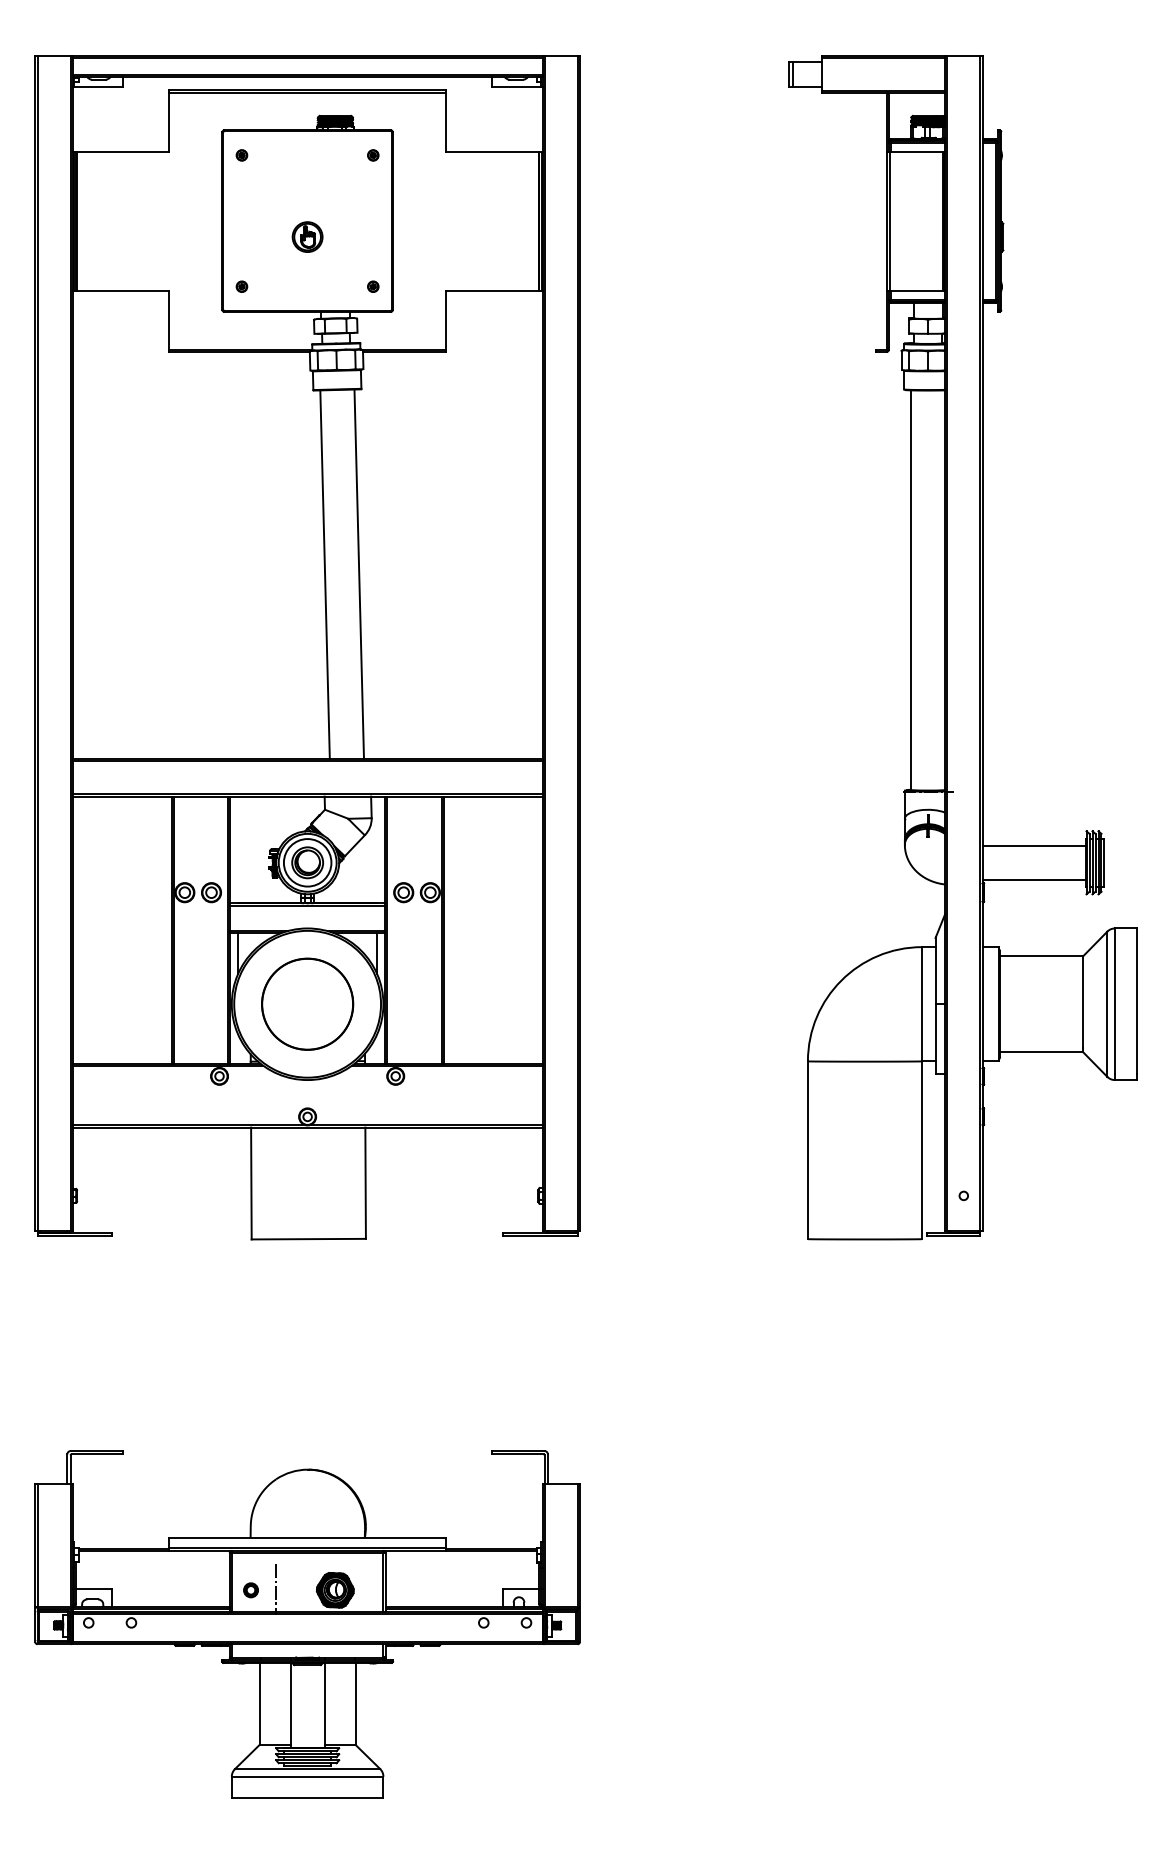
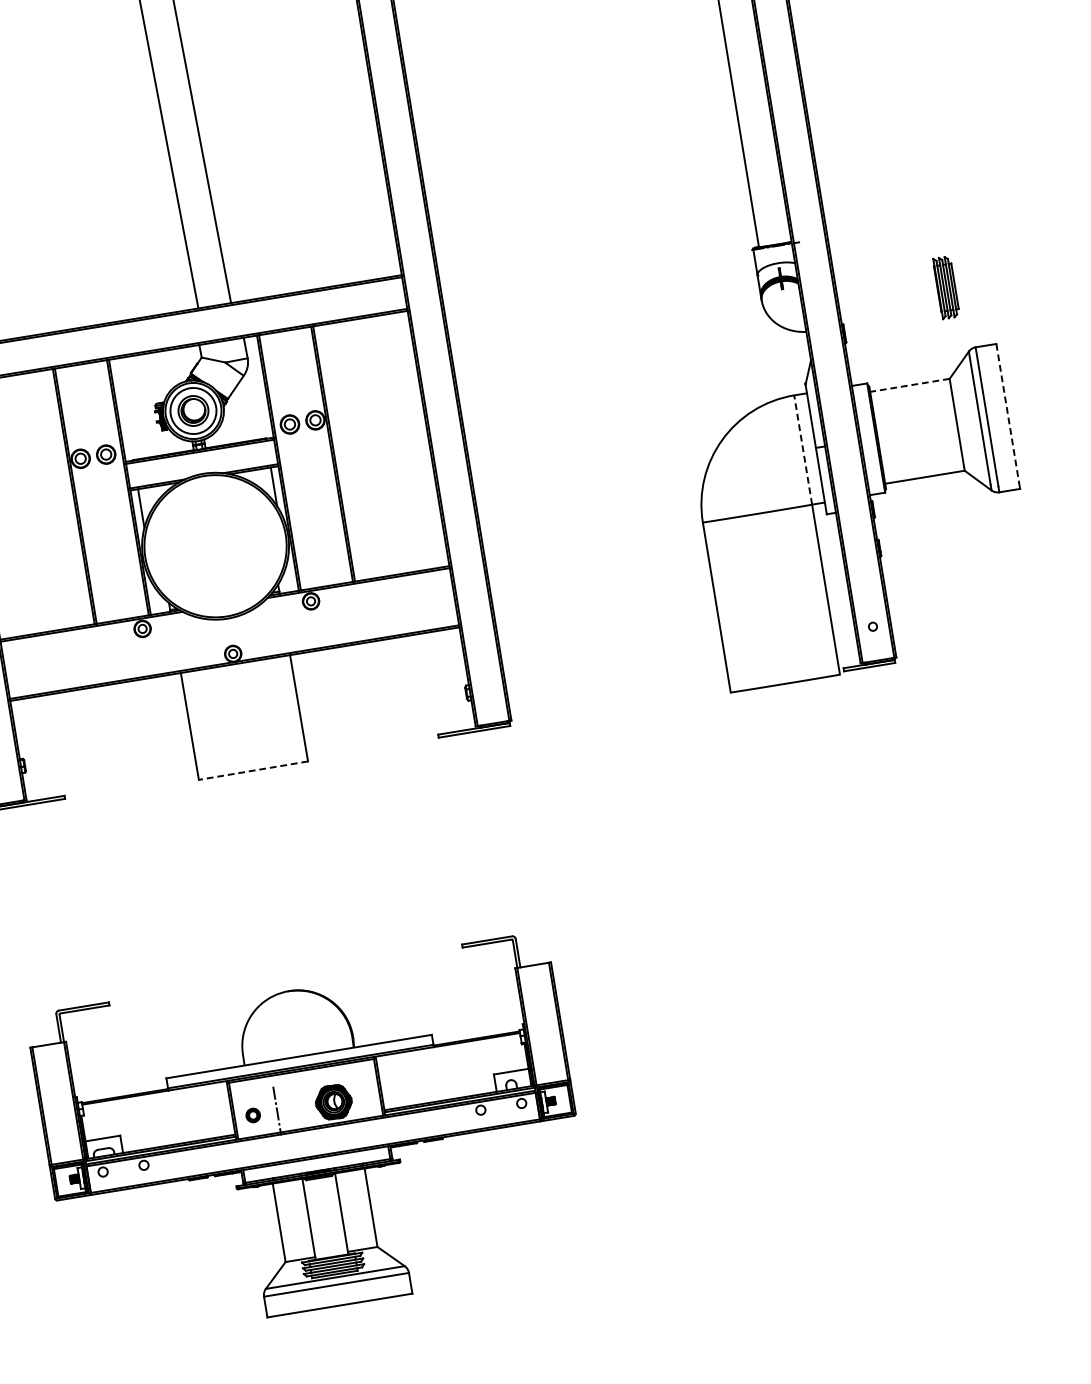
line: (1034, 845) -> (885, 280), removed
line: (1034, 879) -> (891, 313), removed
line: (1041, 956) -> (909, 385), solid -> dashed
line: (1136, 1001) -> (1007, 413), solid -> dashed
circle: (307, 1003) -> (215, 545), removed
line: (922, 1003) -> (803, 449), solid -> dashed
line: (308, 1239) -> (253, 771), solid -> dashed

